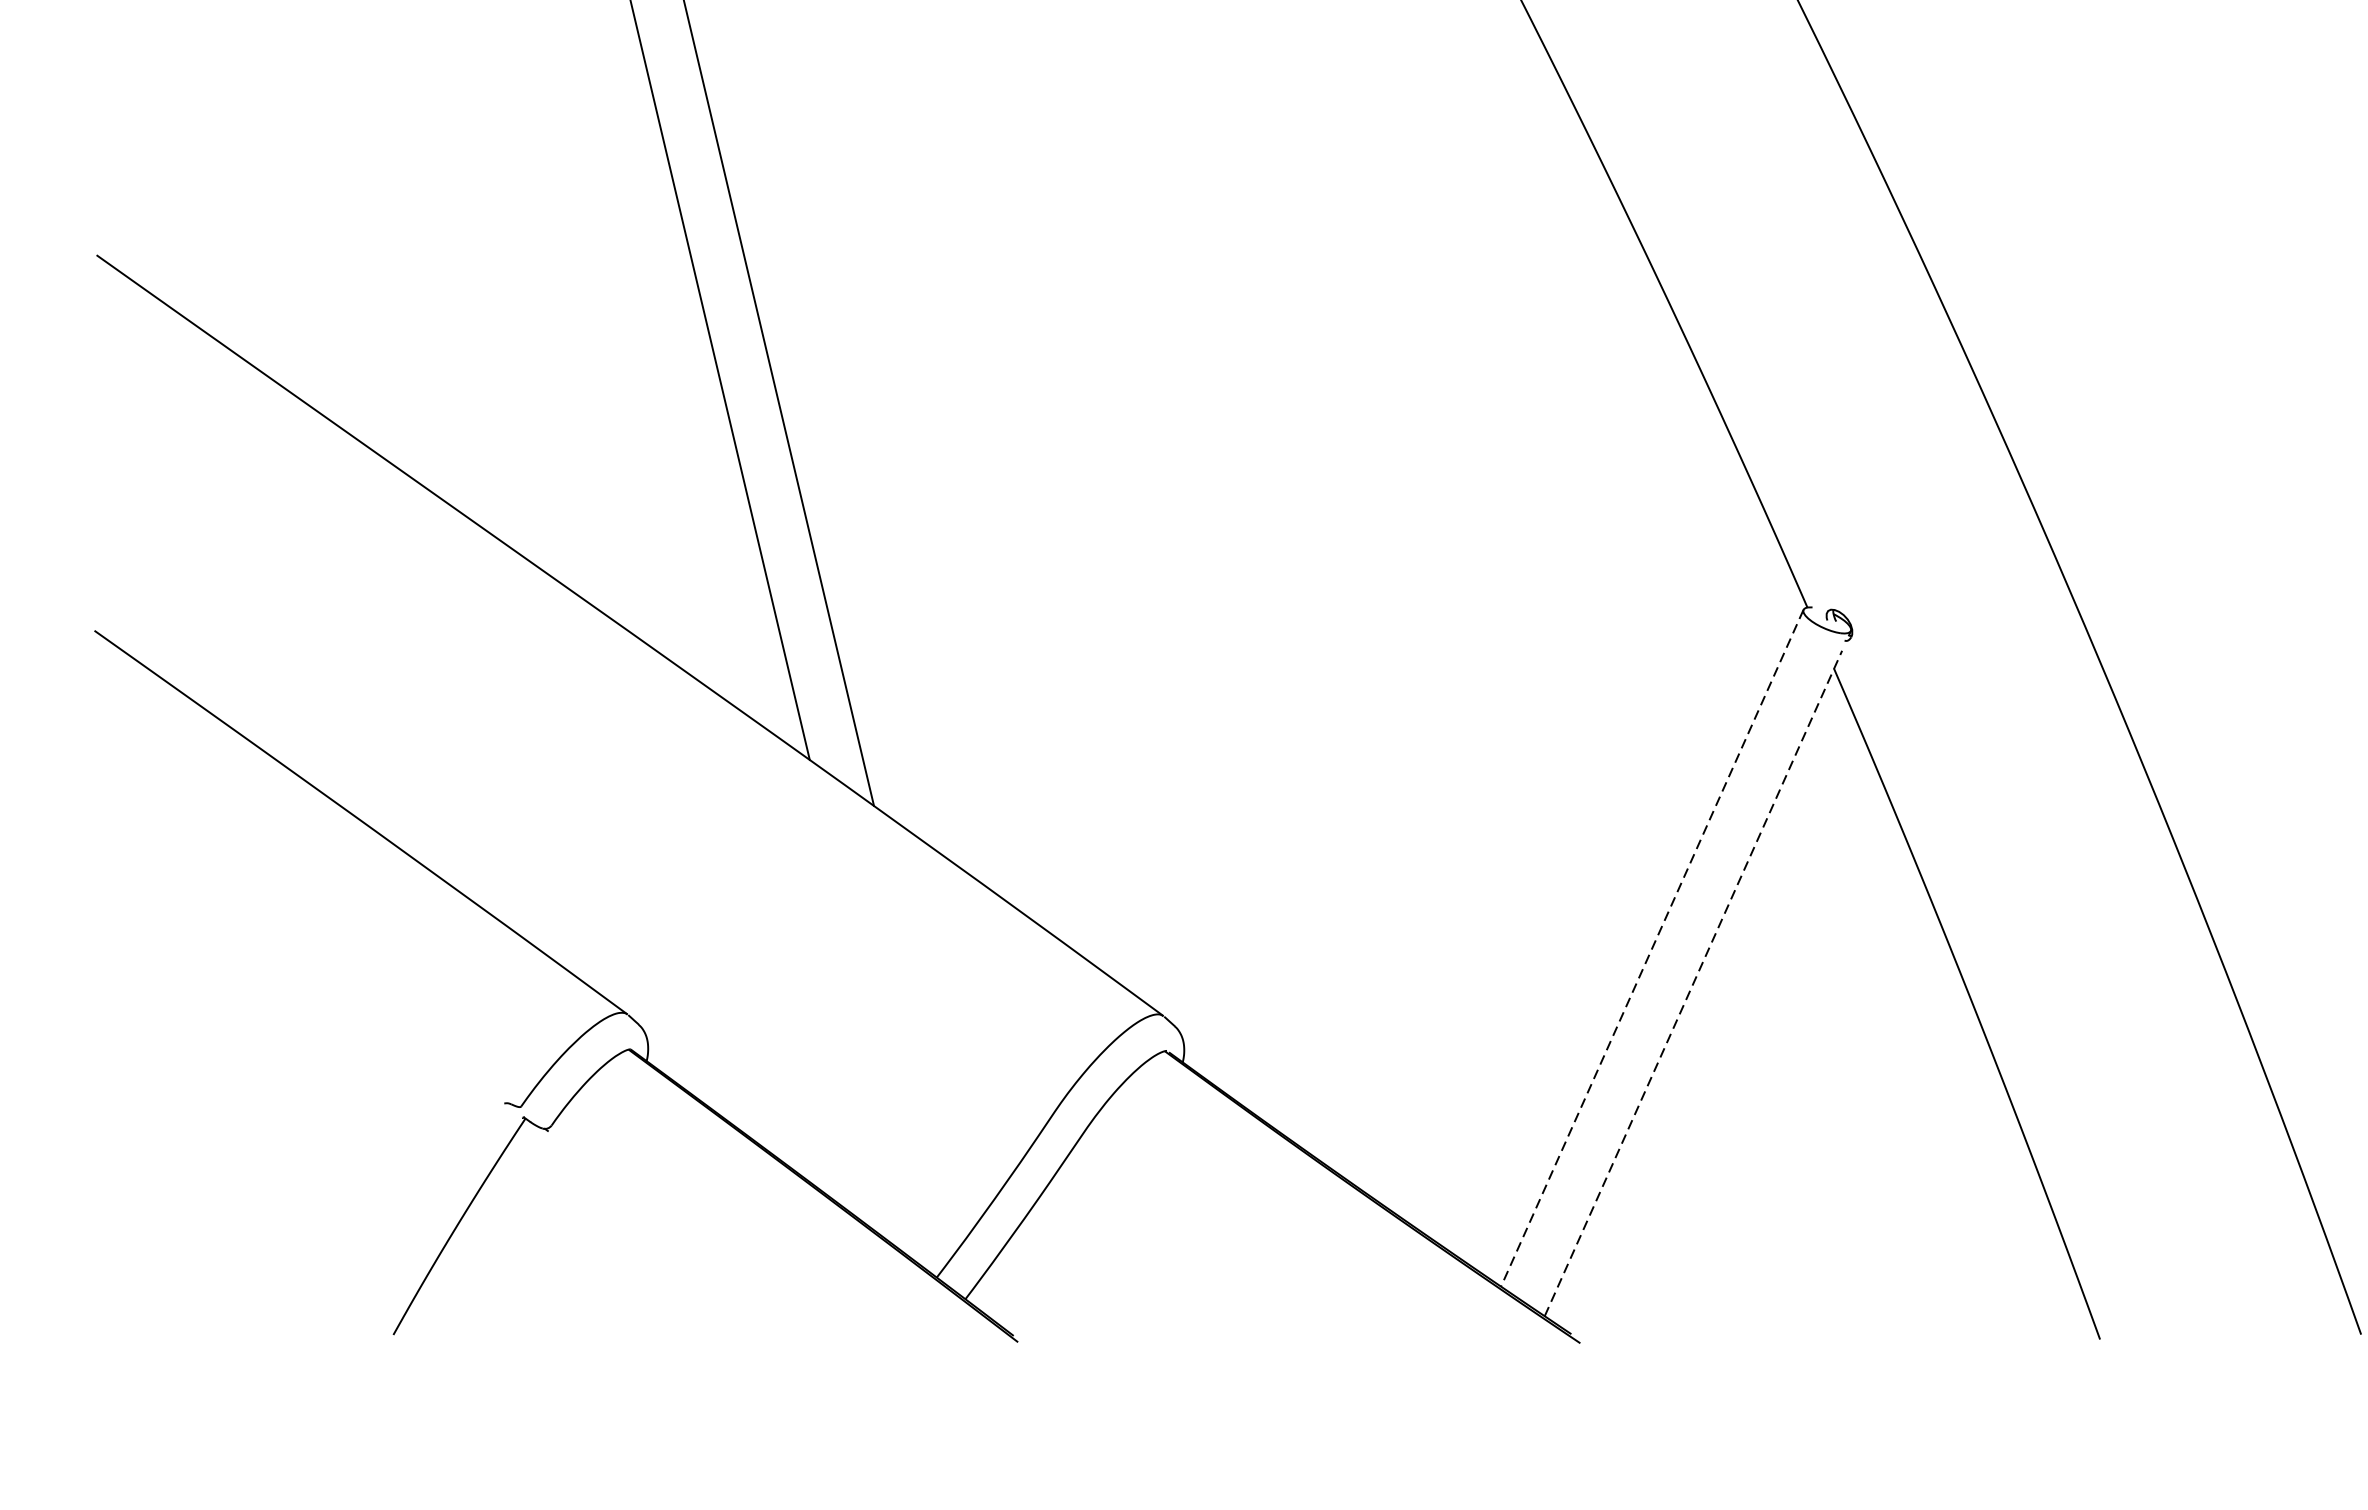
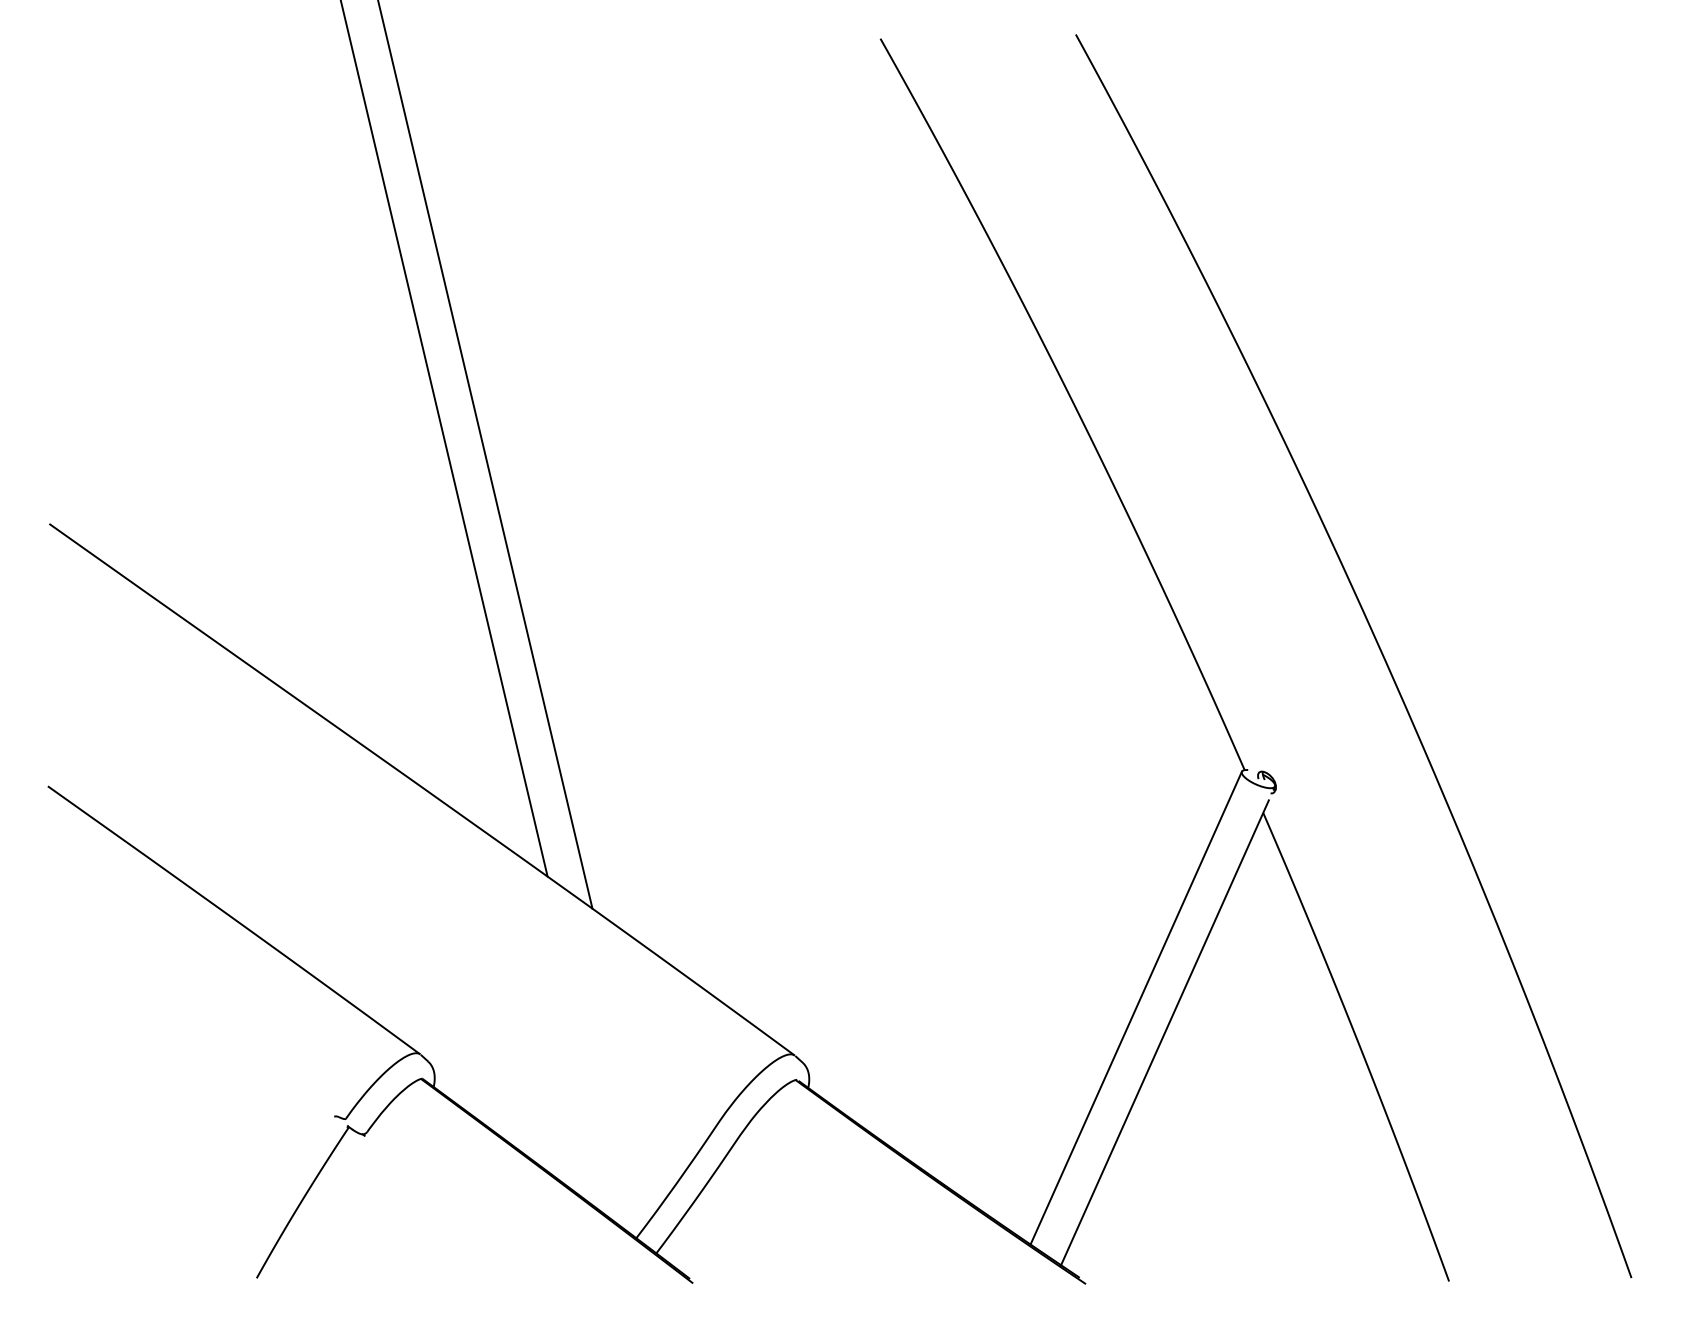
line: (1652, 948) -> (1136, 1008), dashed -> solid
line: (1694, 983) -> (1165, 1032), dashed -> solid

